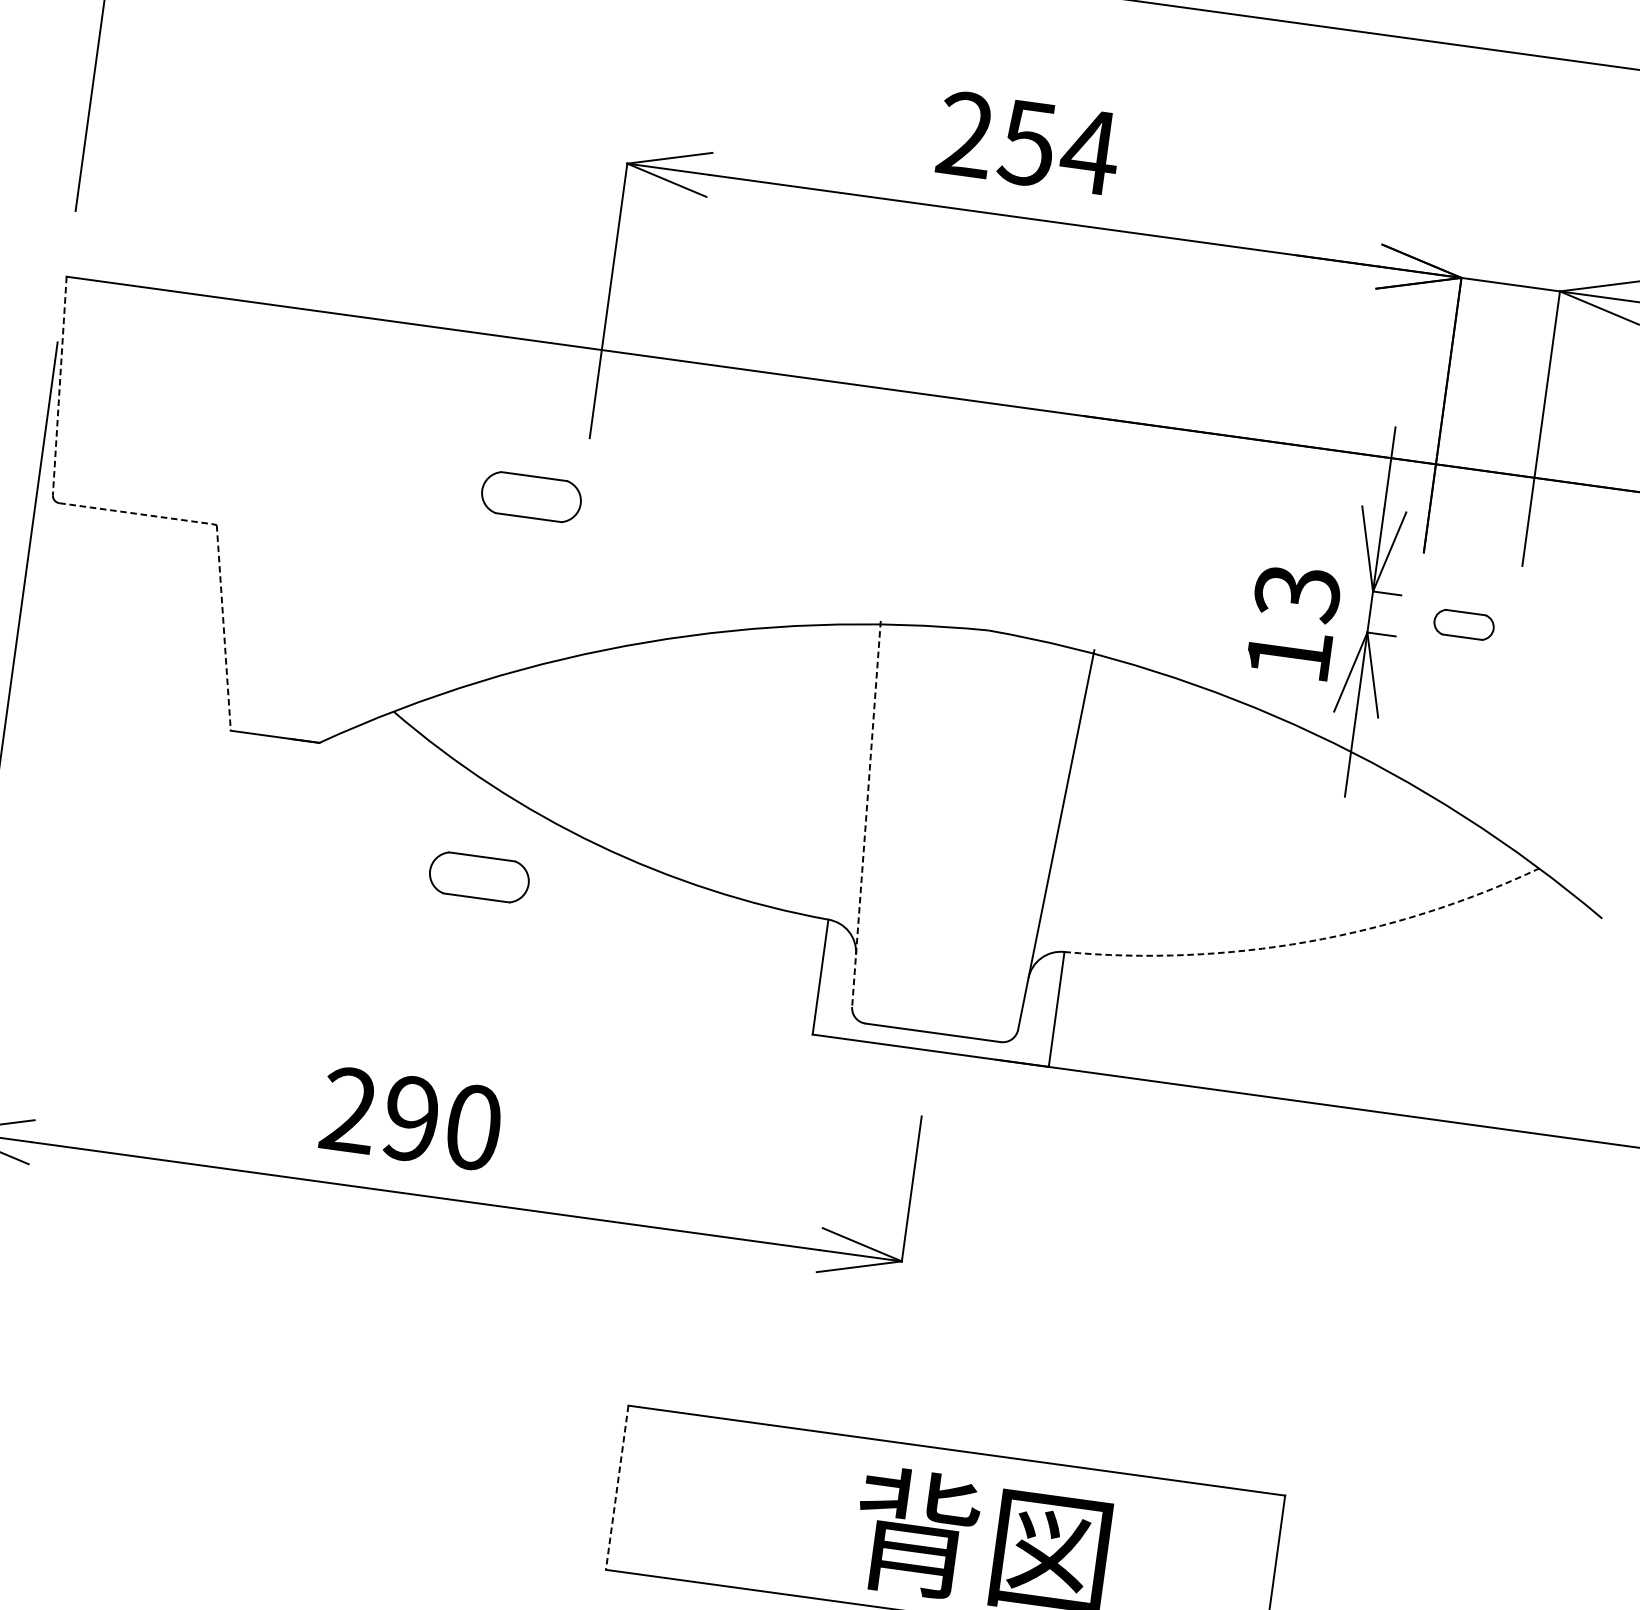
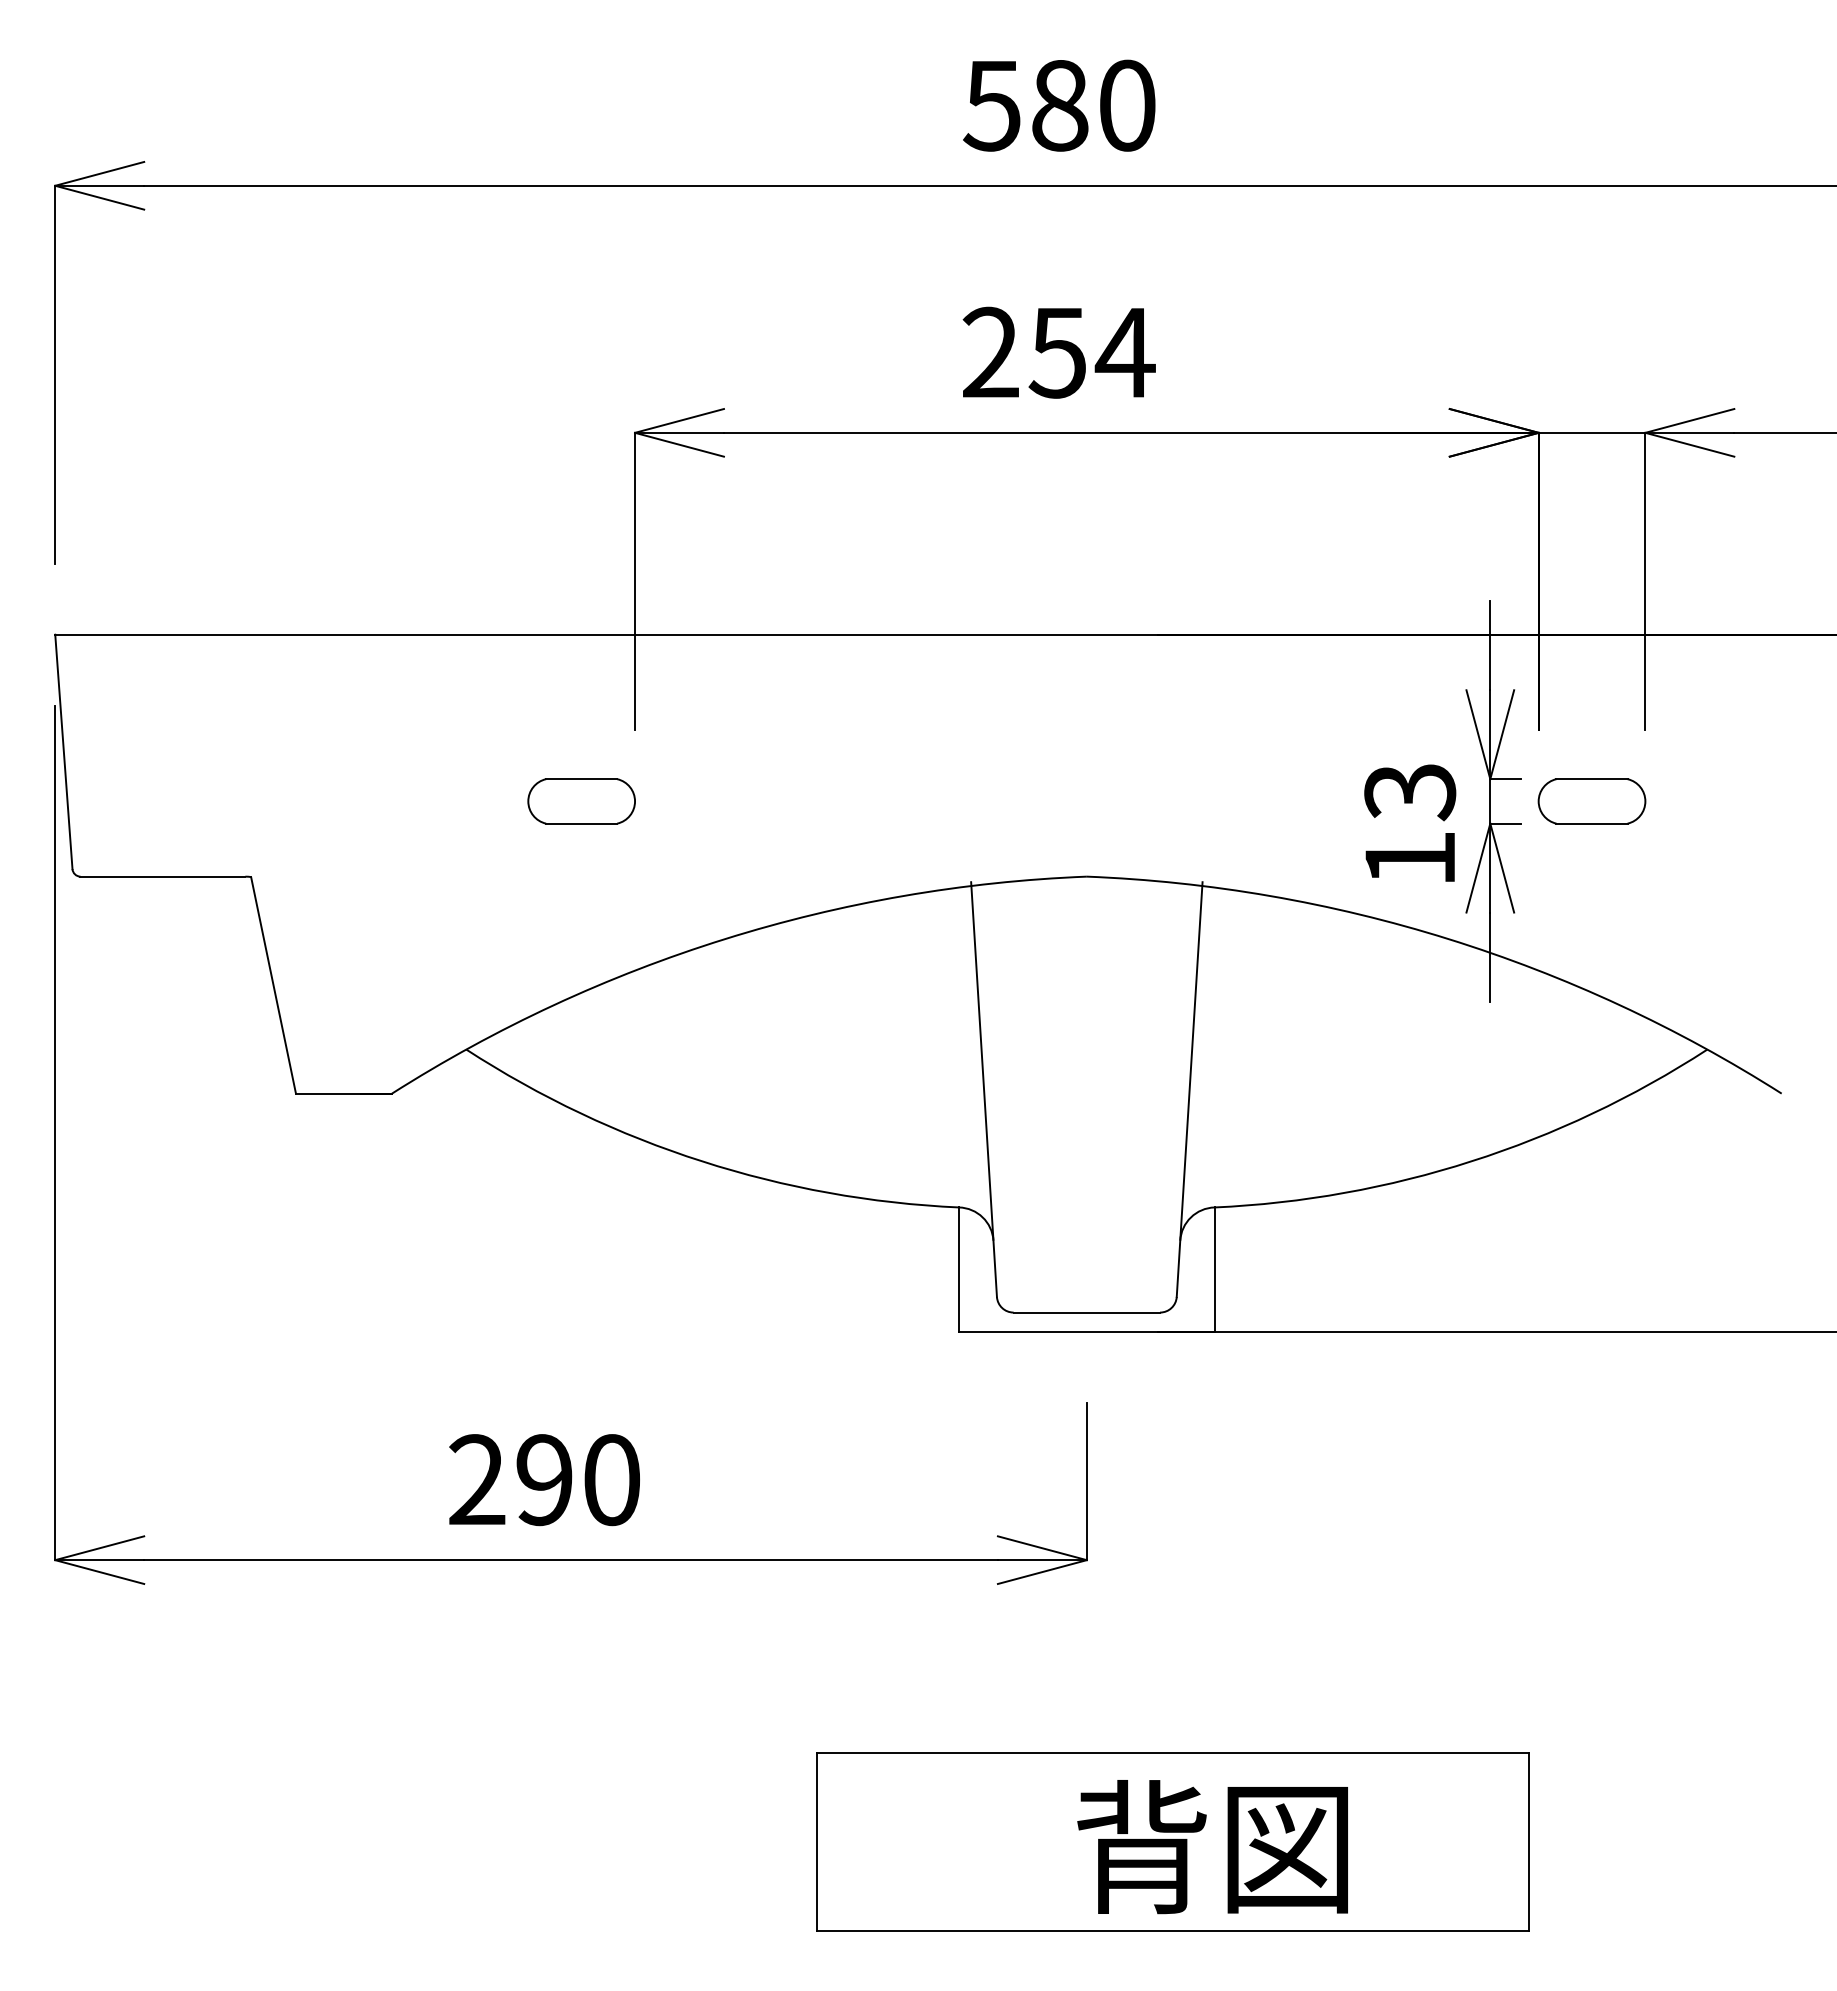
line: (59, 386) -> (63, 752), dashed -> solid
line: (135, 513) -> (163, 876), dashed -> solid
part: (1463, 624) -> (1591, 801), size x1.67
line: (223, 628) -> (273, 985), dashed -> solid
line: (866, 813) -> (984, 1089), dashed -> solid
part: (479, 877) -> (581, 1213), removed
arc: (1307, 942) -> (1471, 1161), dashed -> solid
line: (617, 1487) -> (817, 1842), dashed -> solid

